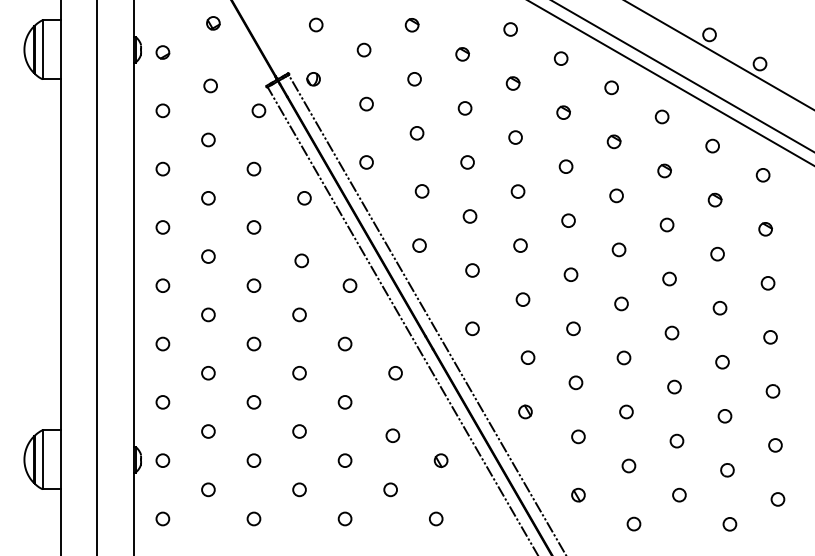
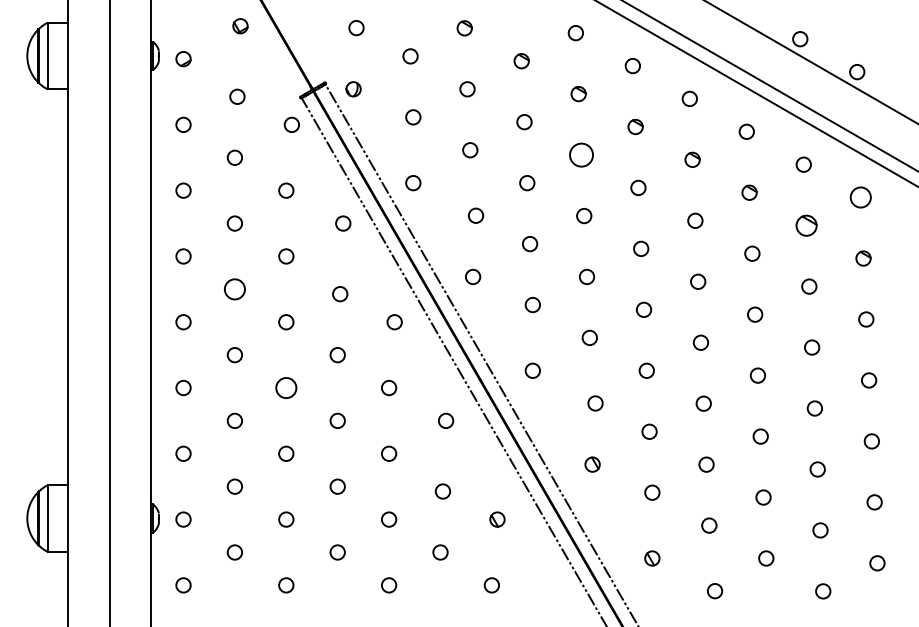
circle: (515, 137) -> (581, 154), size x1.6
circle: (762, 175) -> (860, 197), size x1.4
part: (714, 199) -> (805, 224), size x1.4
circle: (208, 256) -> (234, 289), size x1.4
circle: (253, 343) -> (285, 387), size x1.4

